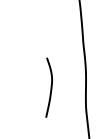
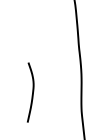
curve: (50, 87) -> (32, 92), moved

